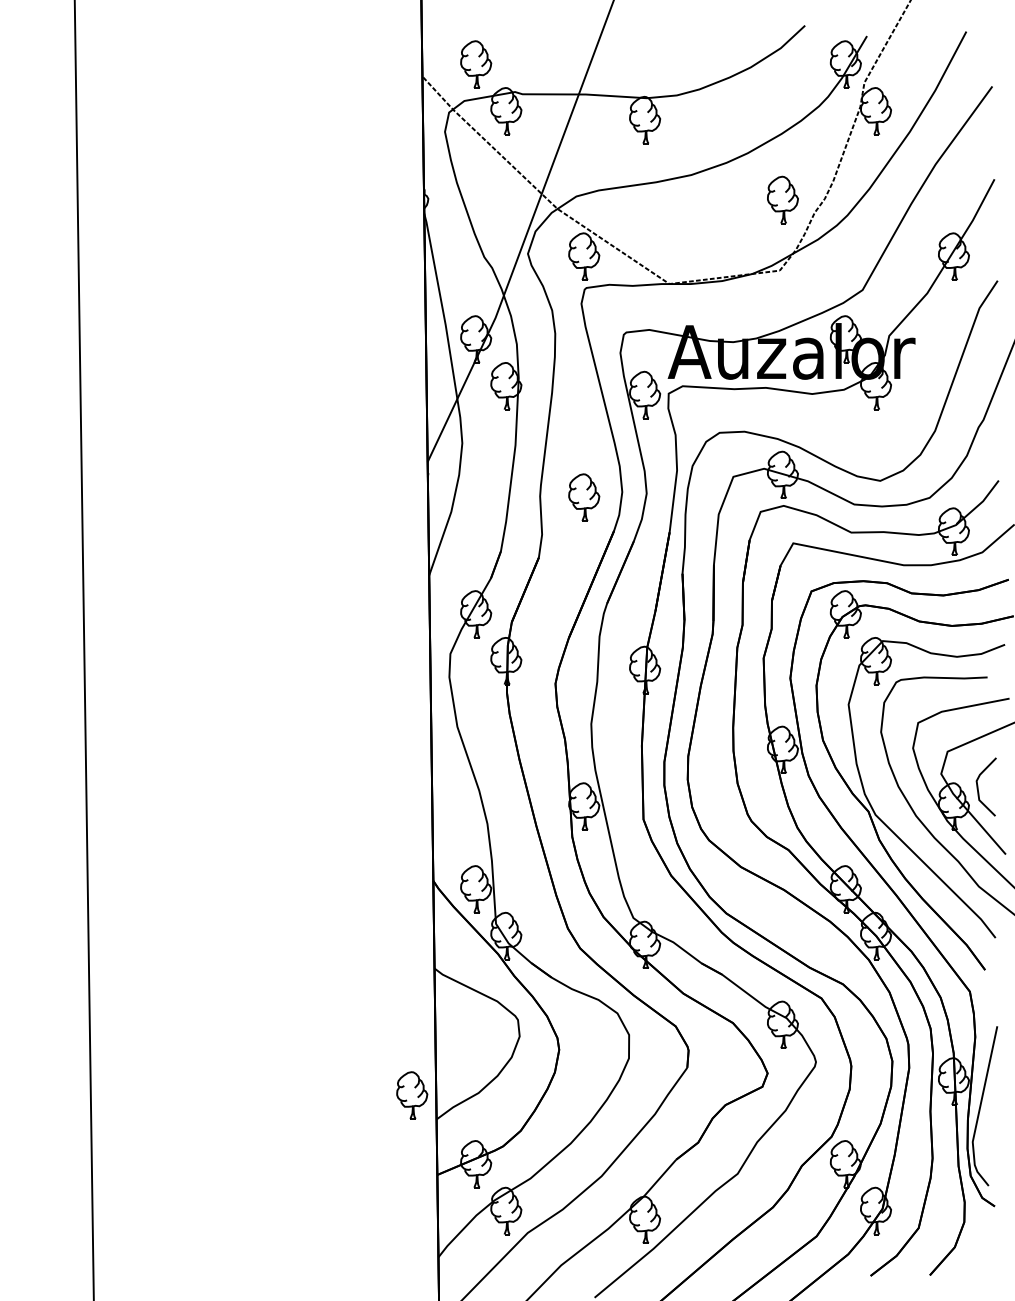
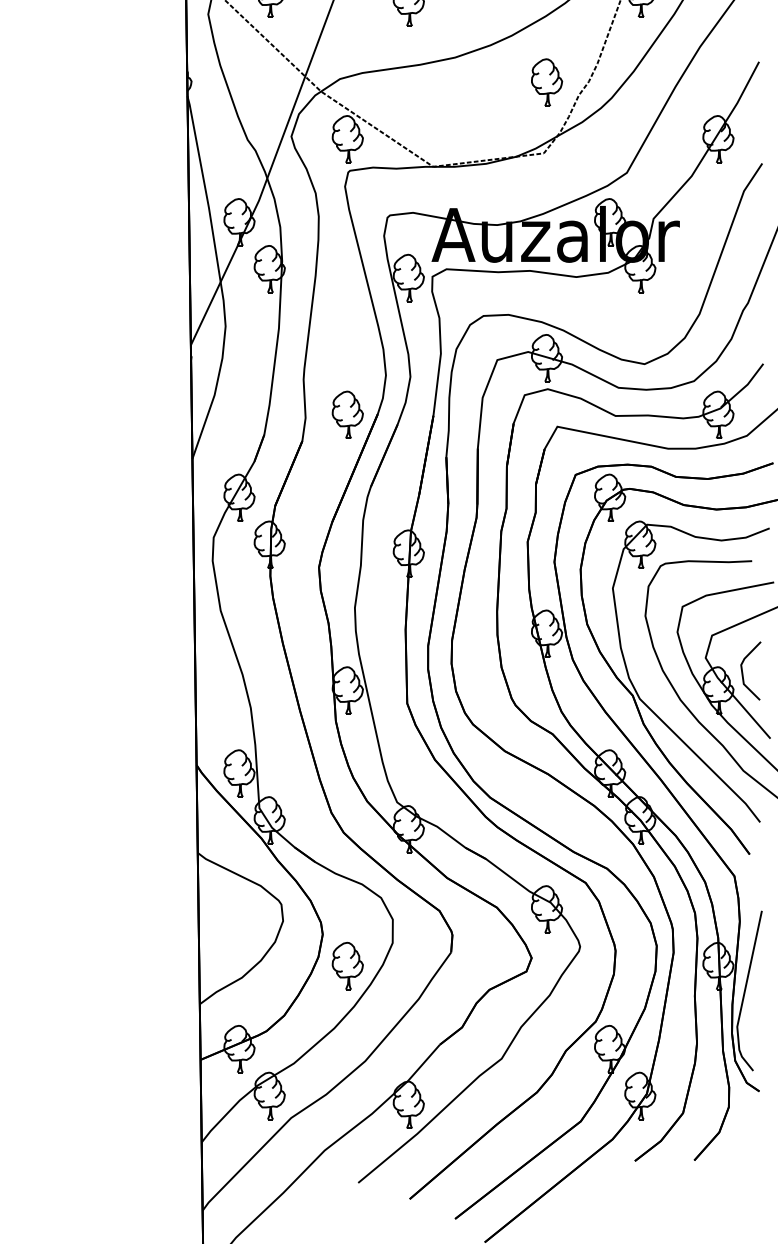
part: (584, 497) -> (348, 414), moved
part: (412, 1095) -> (348, 966), moved

